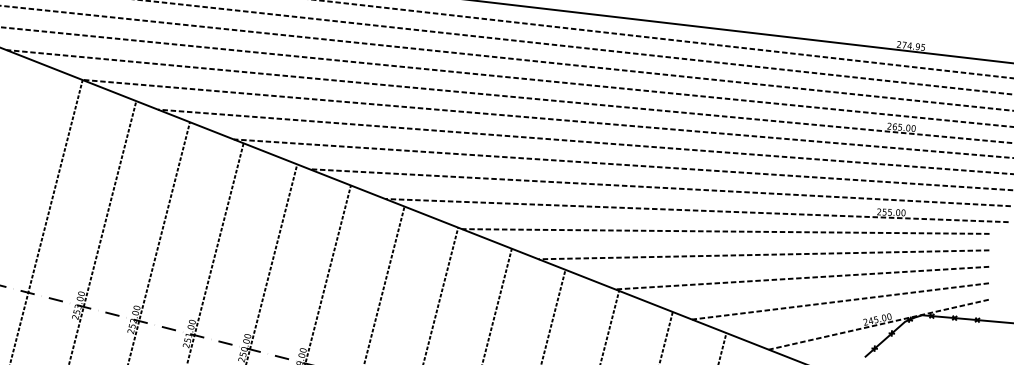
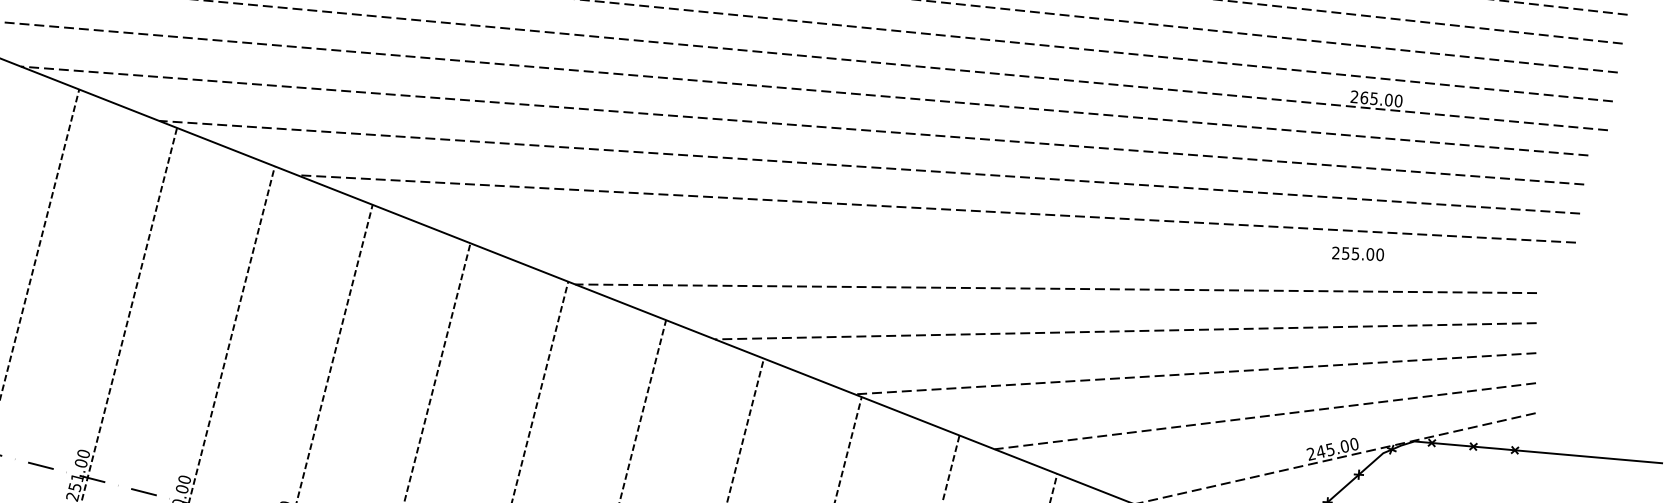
line: (696, 210) -> (1002, 250), removed

